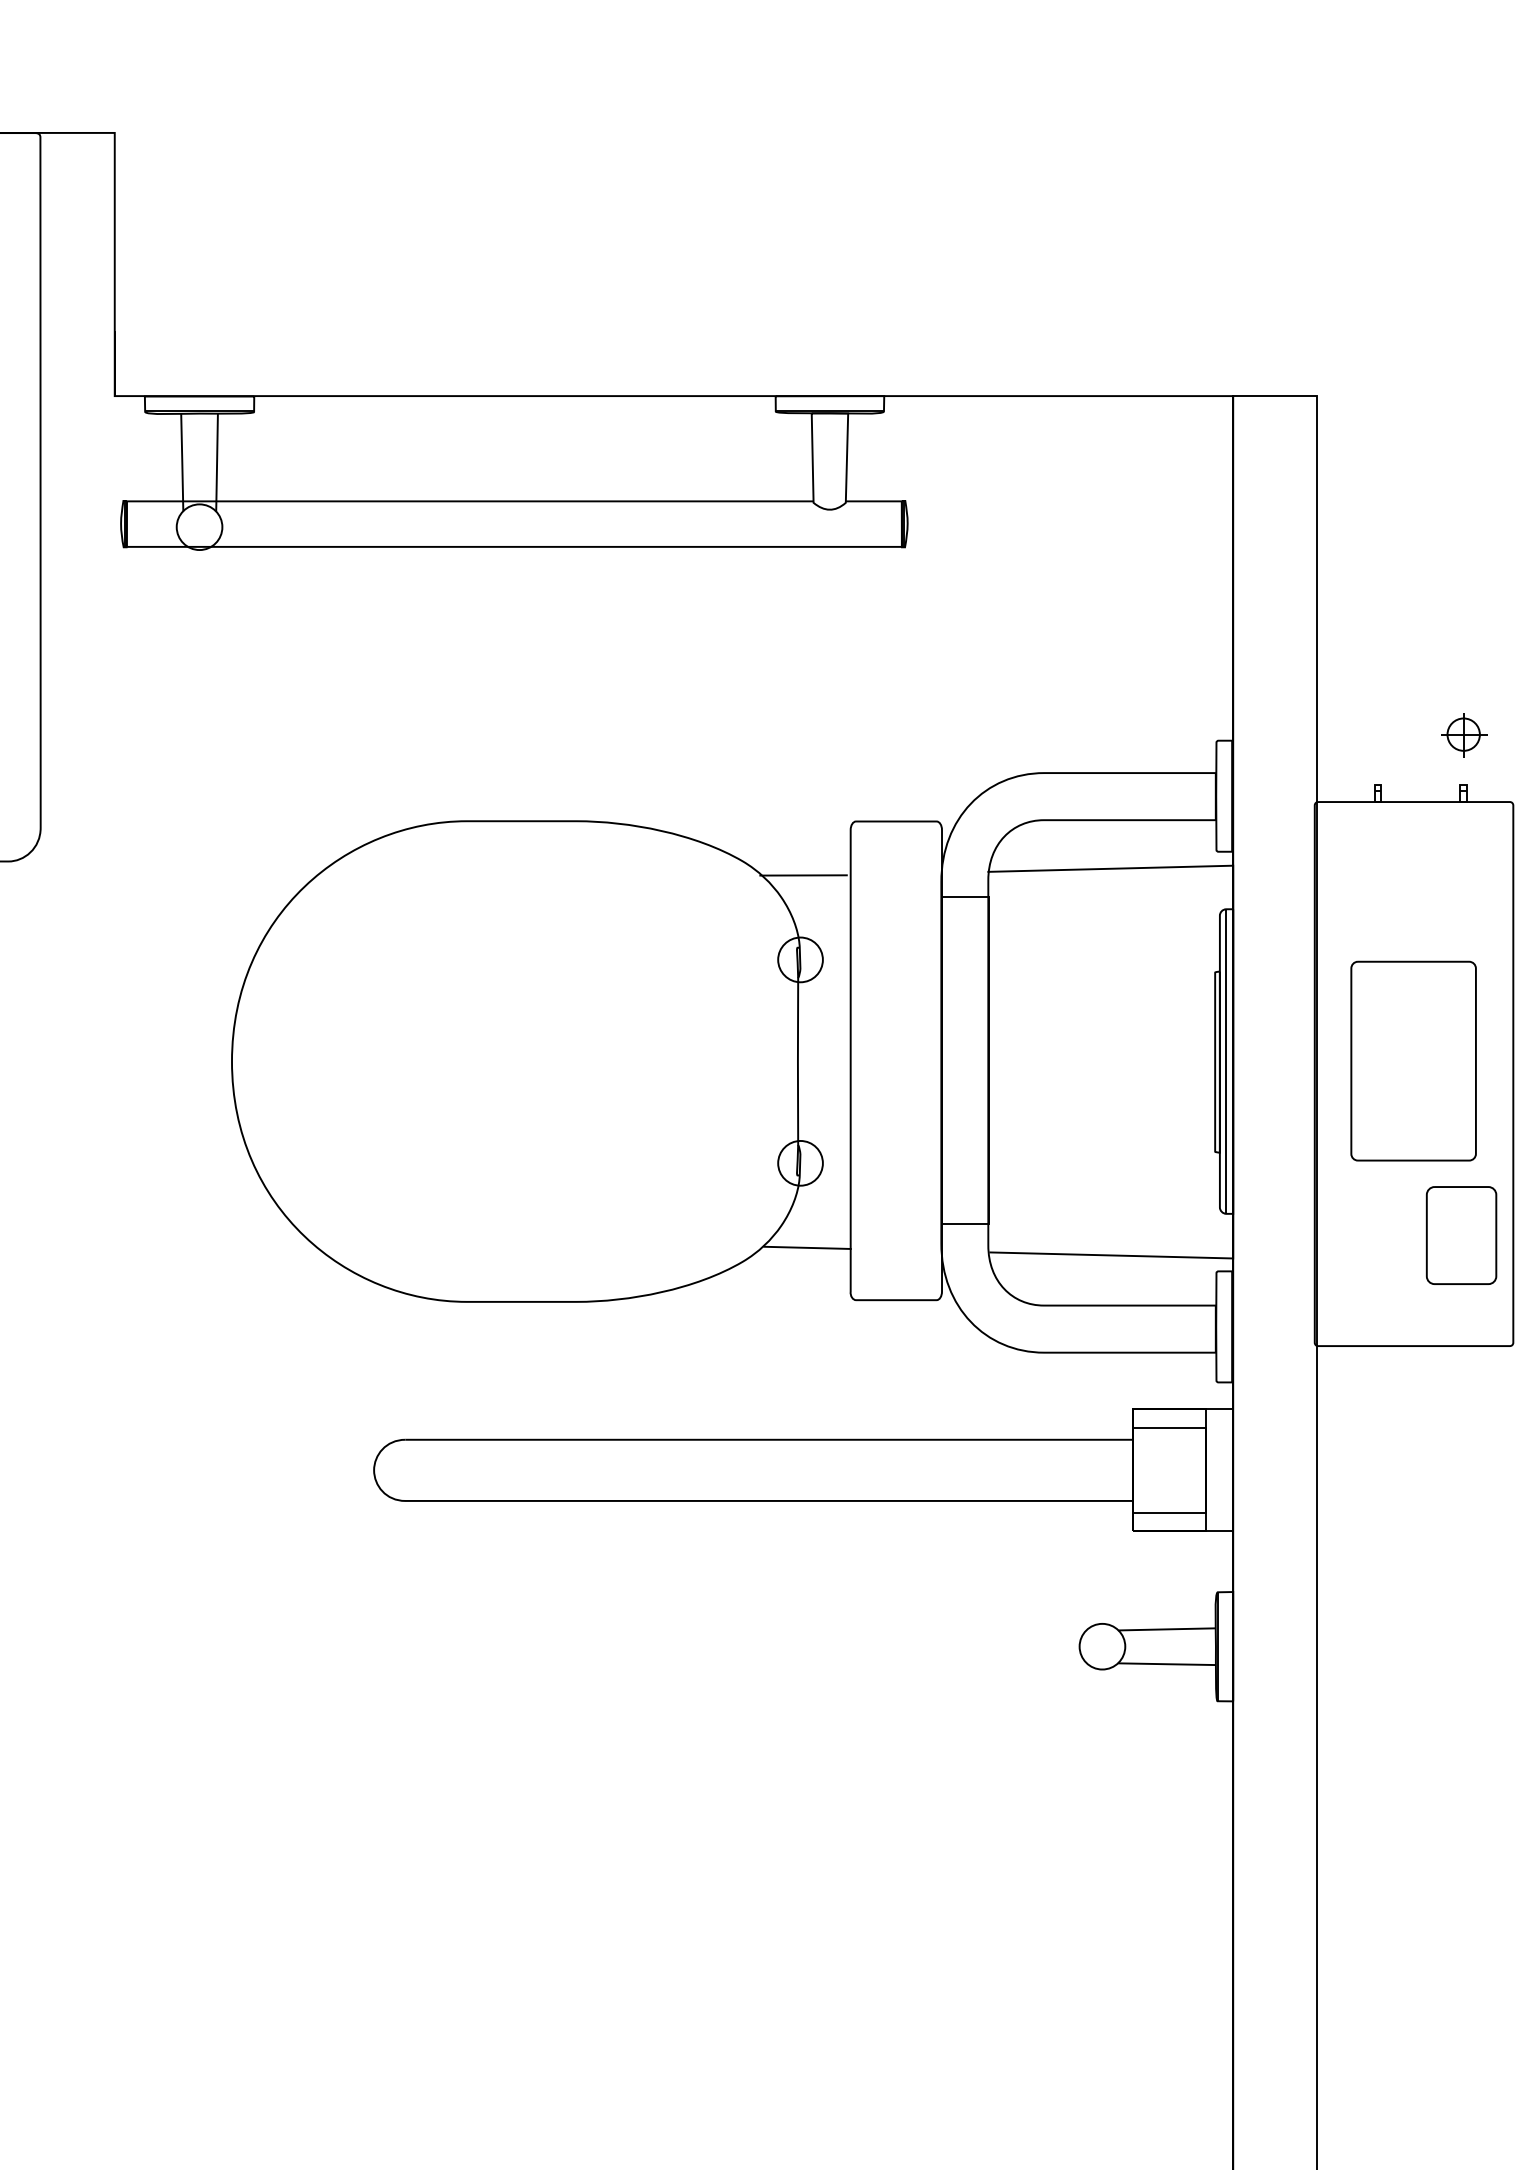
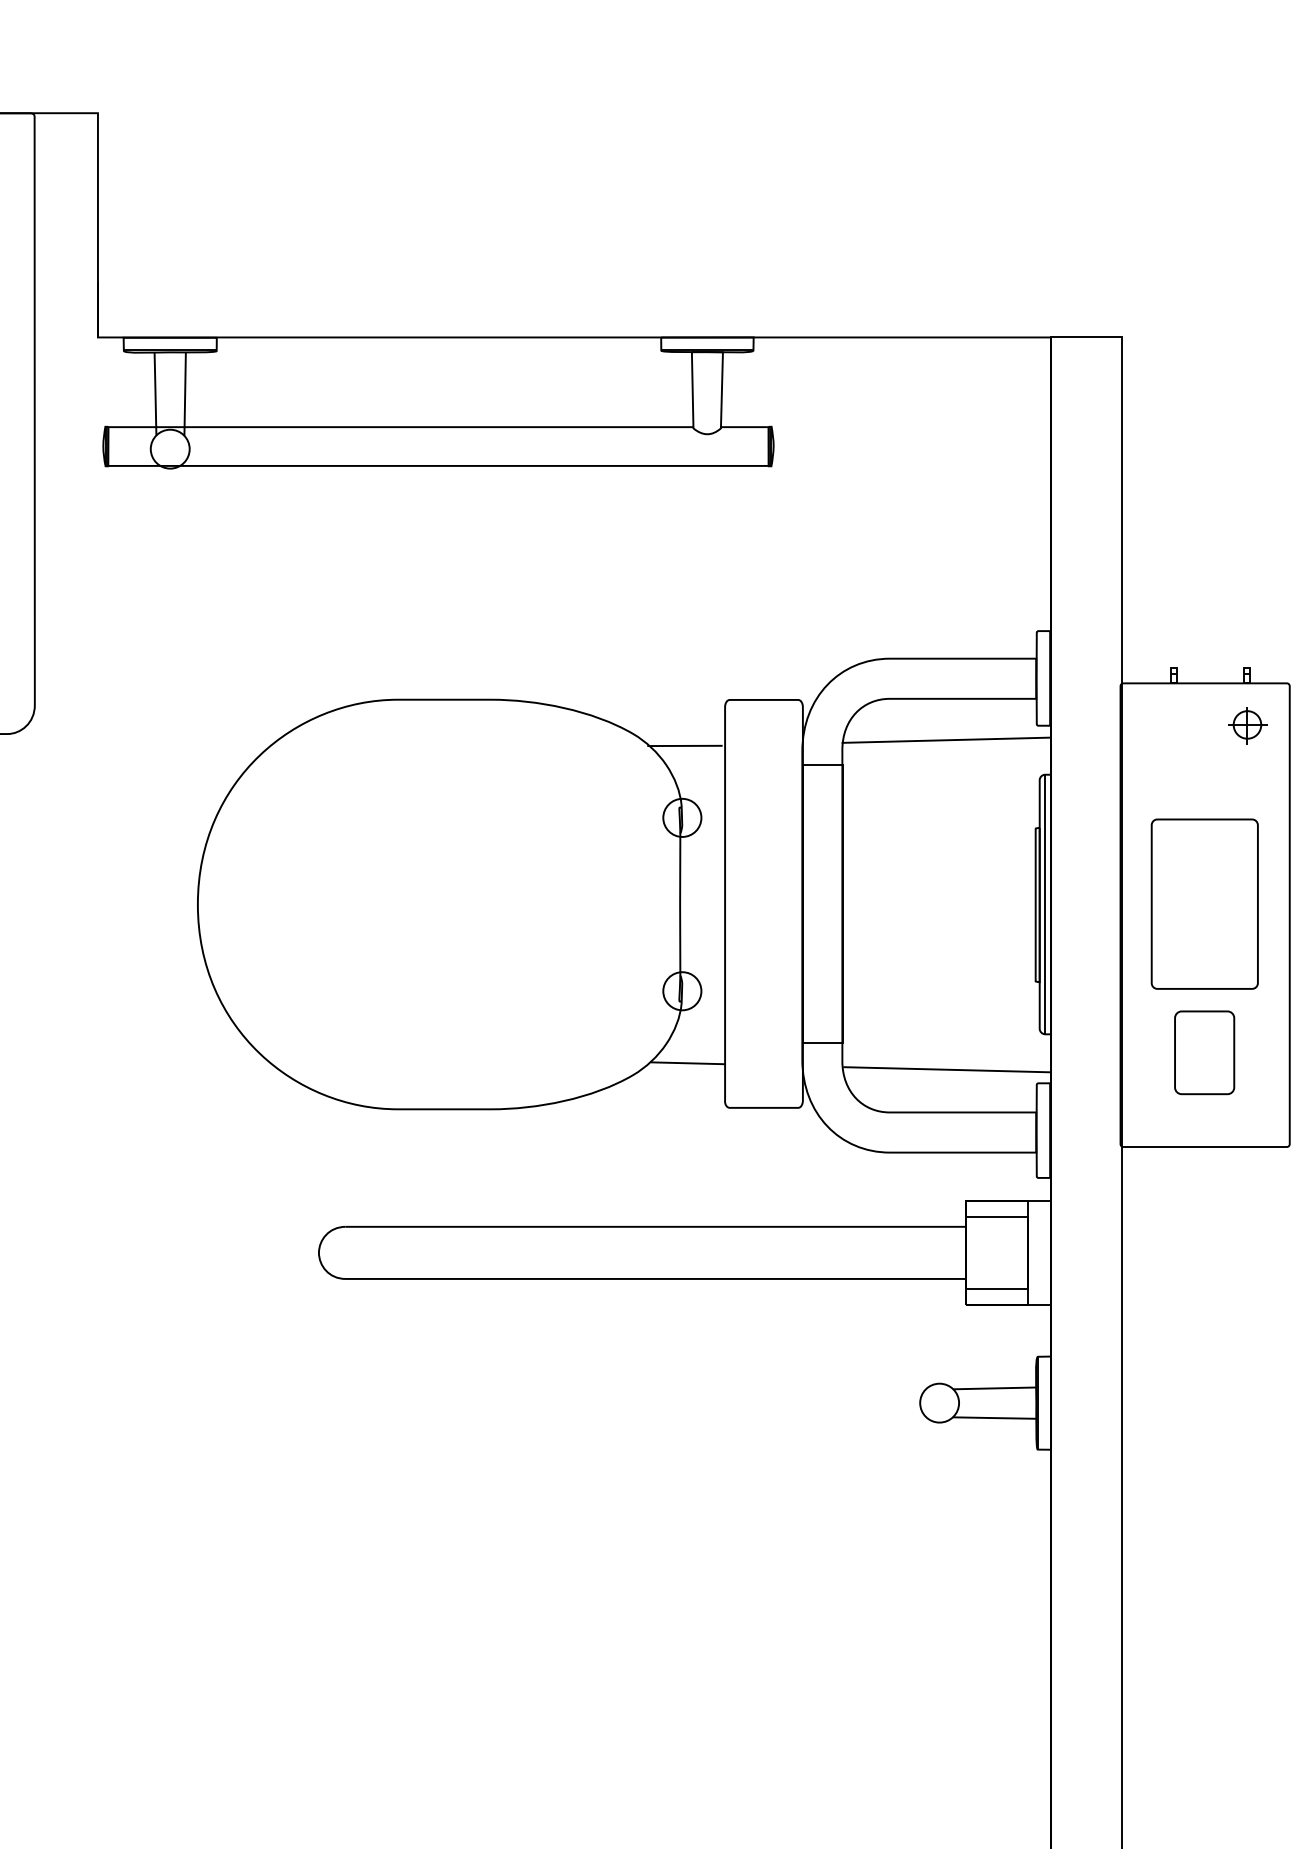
part: (1463, 735) -> (1247, 725), moved
part: (1461, 1235) -> (1204, 1052), moved

